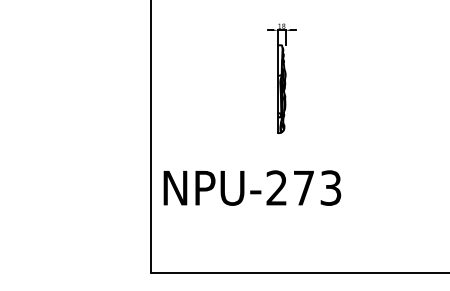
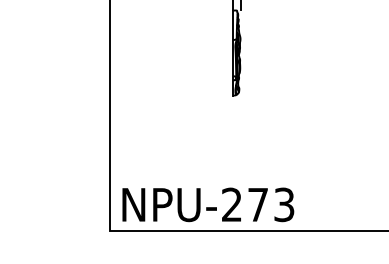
text: (252, 187) -> (208, 204), moved

